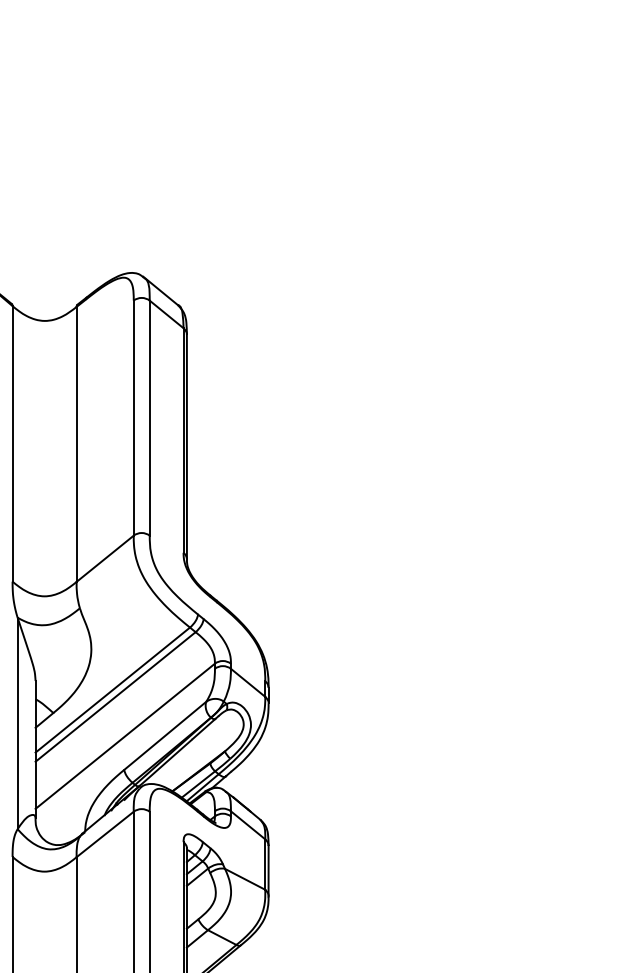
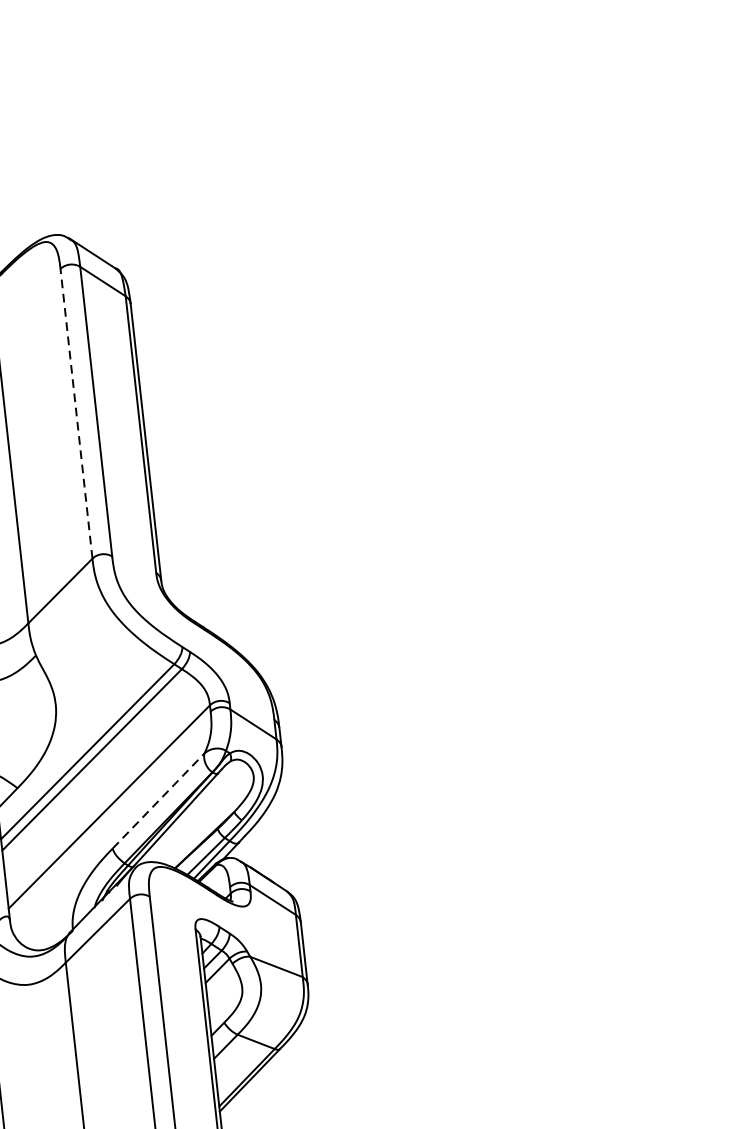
line: (133, 418) -> (76, 414), solid -> dashed
line: (165, 735) -> (158, 800), solid -> dashed

